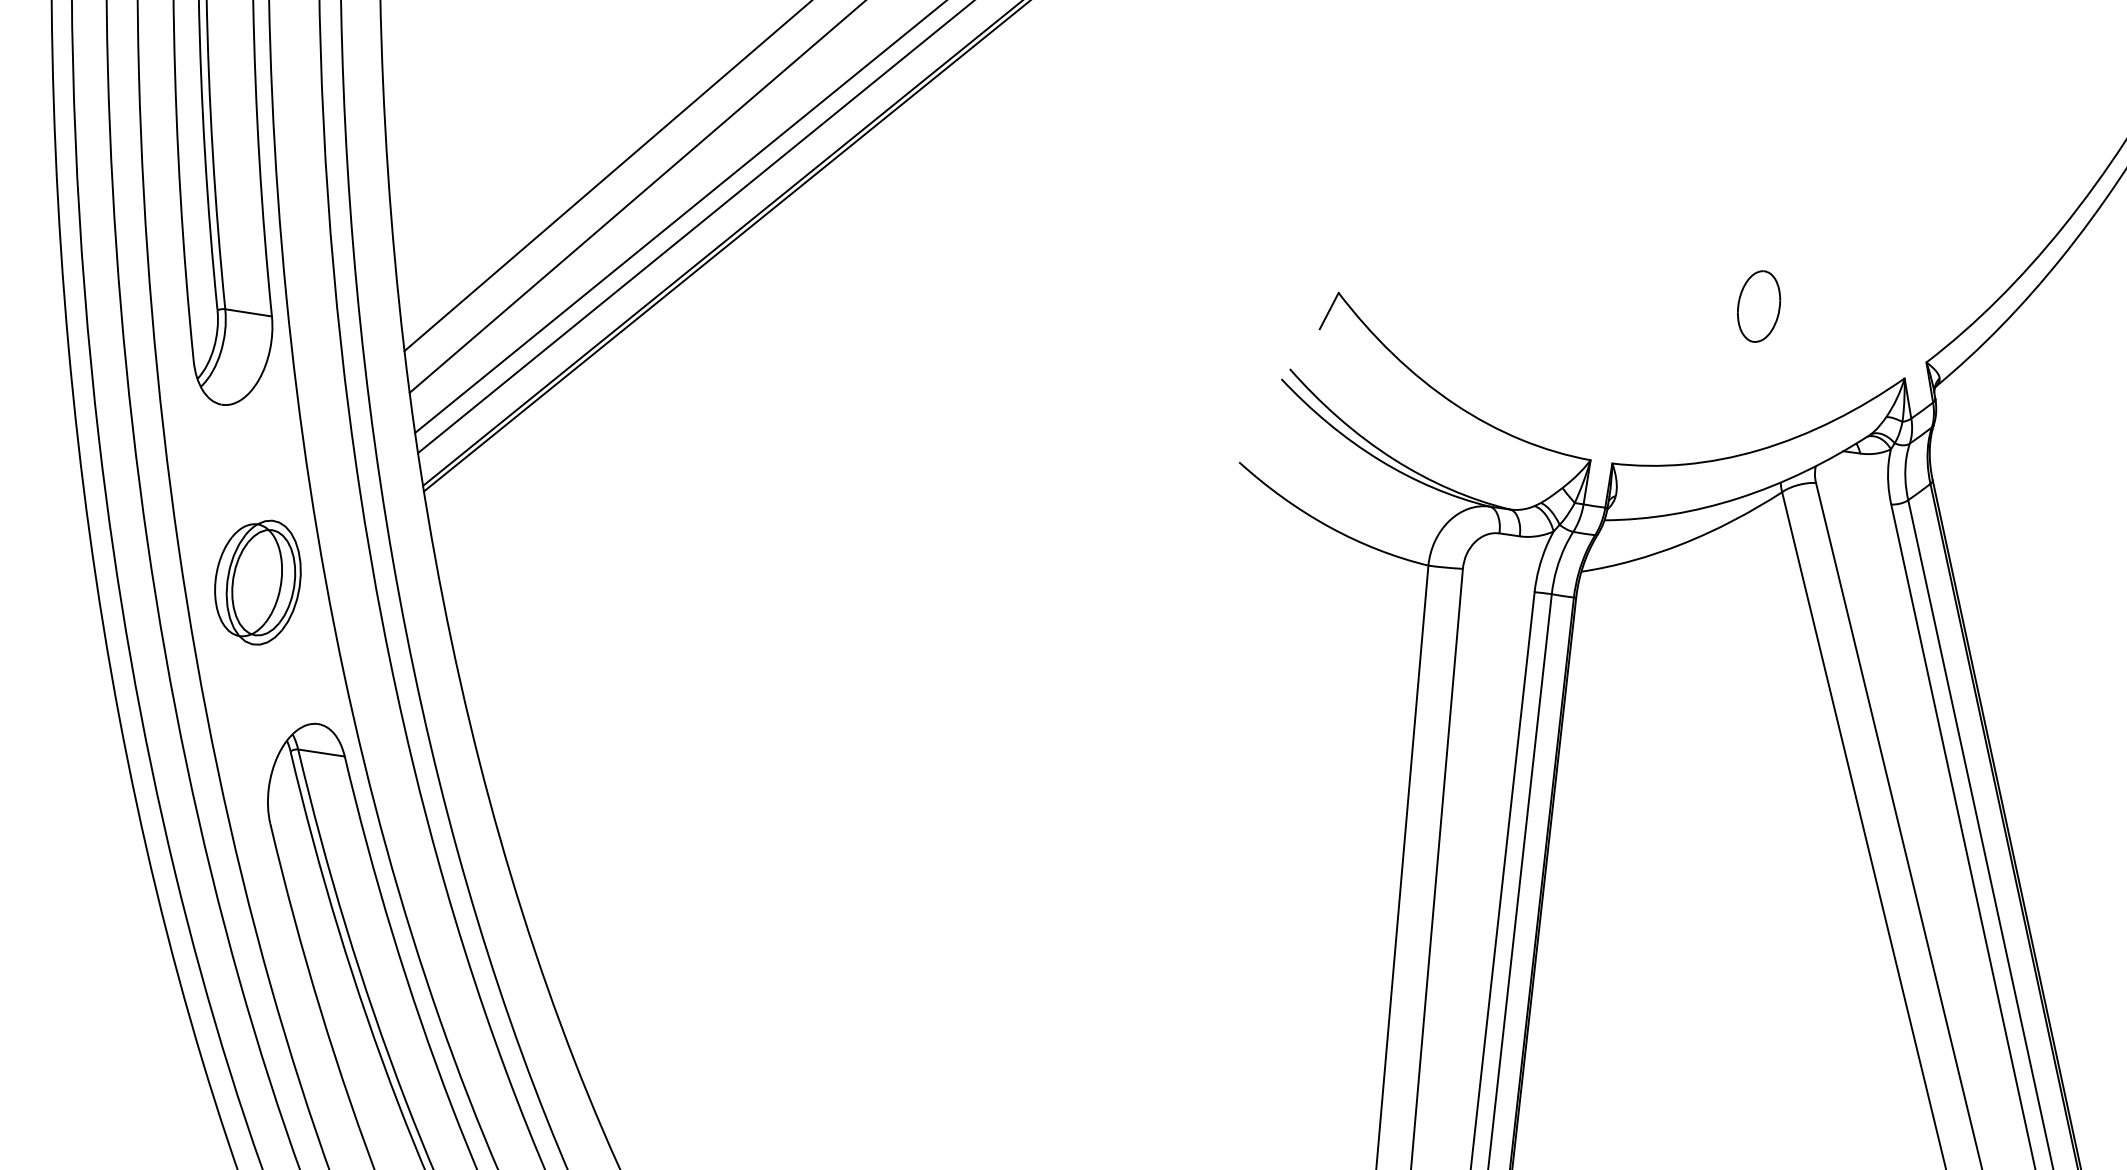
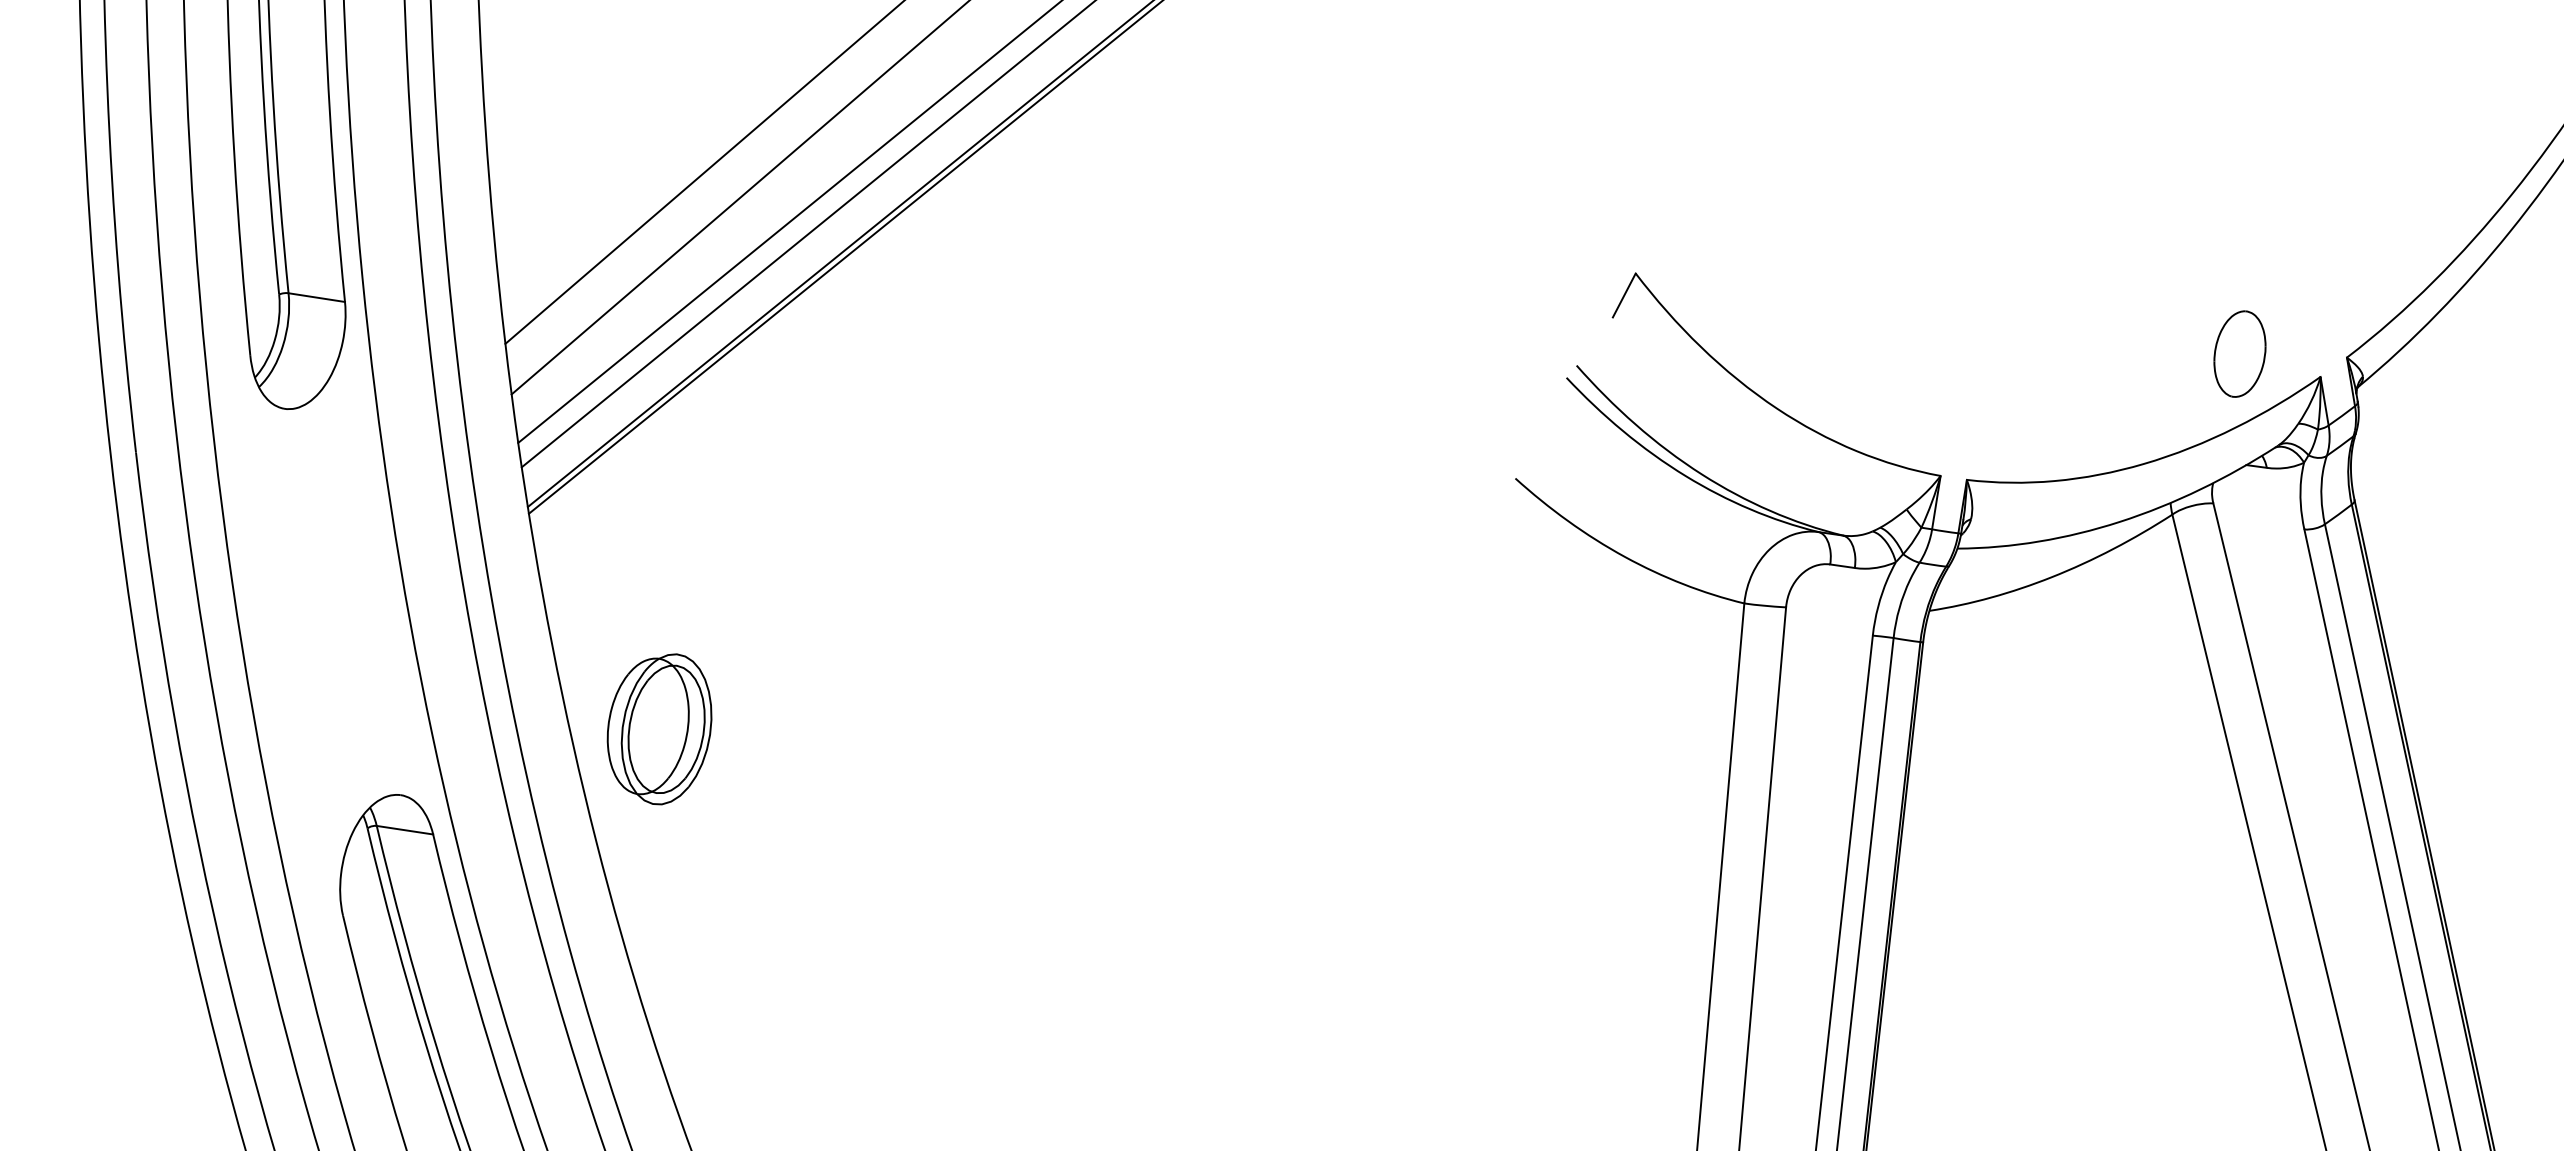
part: (1759, 306) -> (2240, 354), moved
part: (257, 582) -> (659, 729), moved

